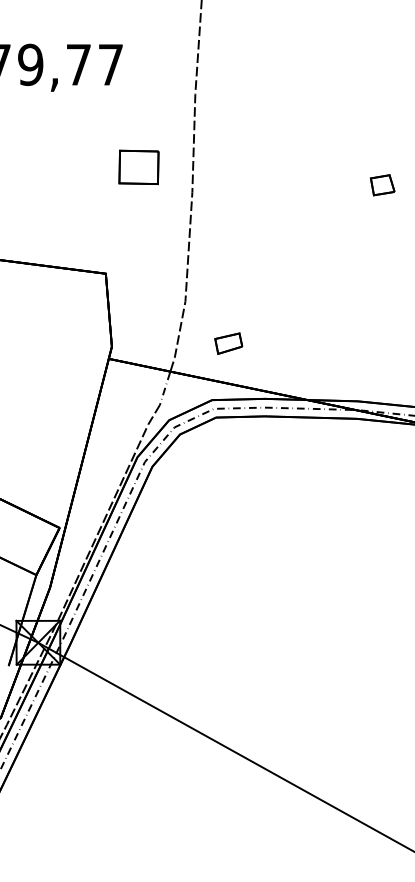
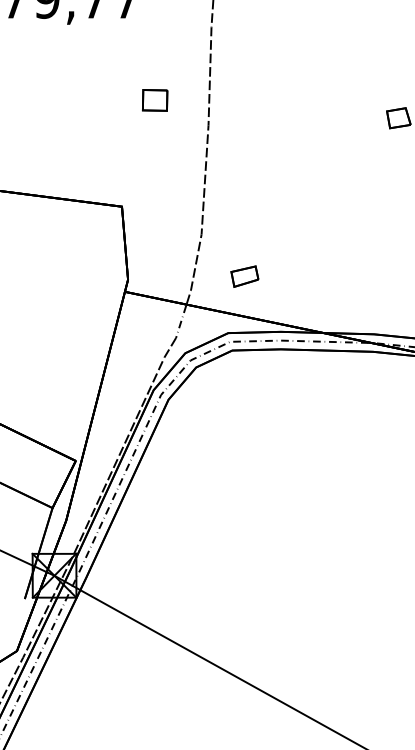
part: (138, 167) -> (154, 100), size x0.62

